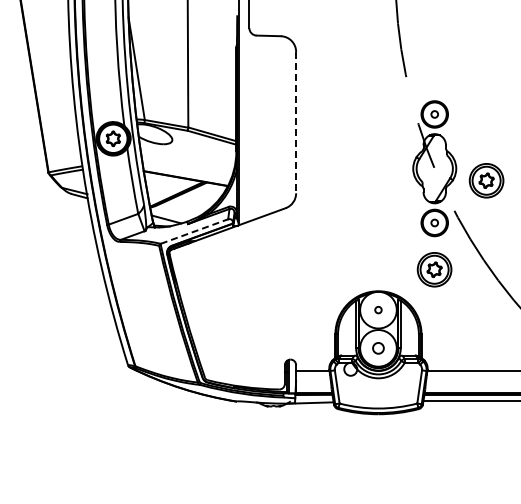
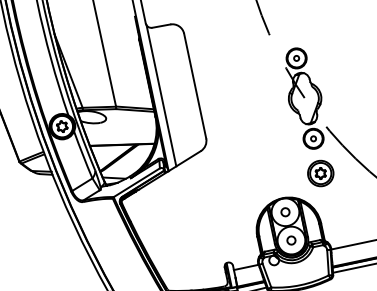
line: (296, 122) -> (195, 85), dashed -> solid
line: (249, 125) -> (161, 95), added
part: (486, 180) -> (345, 99), removed
line: (194, 231) -> (136, 182), dashed -> solid
circle: (378, 309) -> (285, 211), size x1.67

